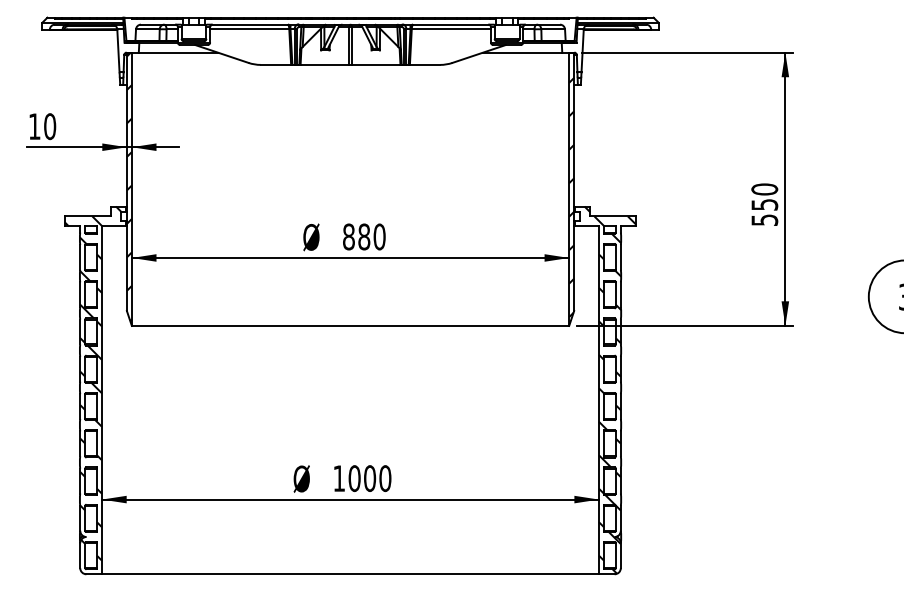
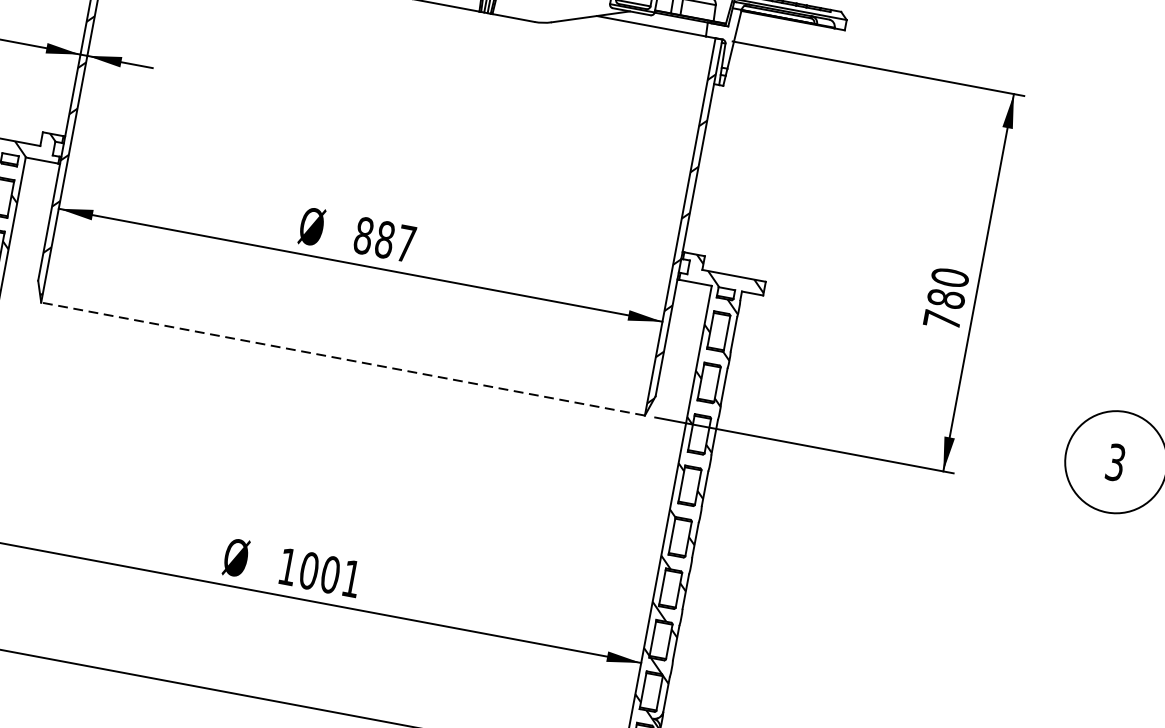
text: (764, 211) -> (944, 308), 550 -> 780
text: (379, 236) -> (406, 243), 880 -> 887
line: (350, 325) -> (343, 358), solid -> dashed
text: (385, 478) -> (351, 578), 1000 -> 1001

